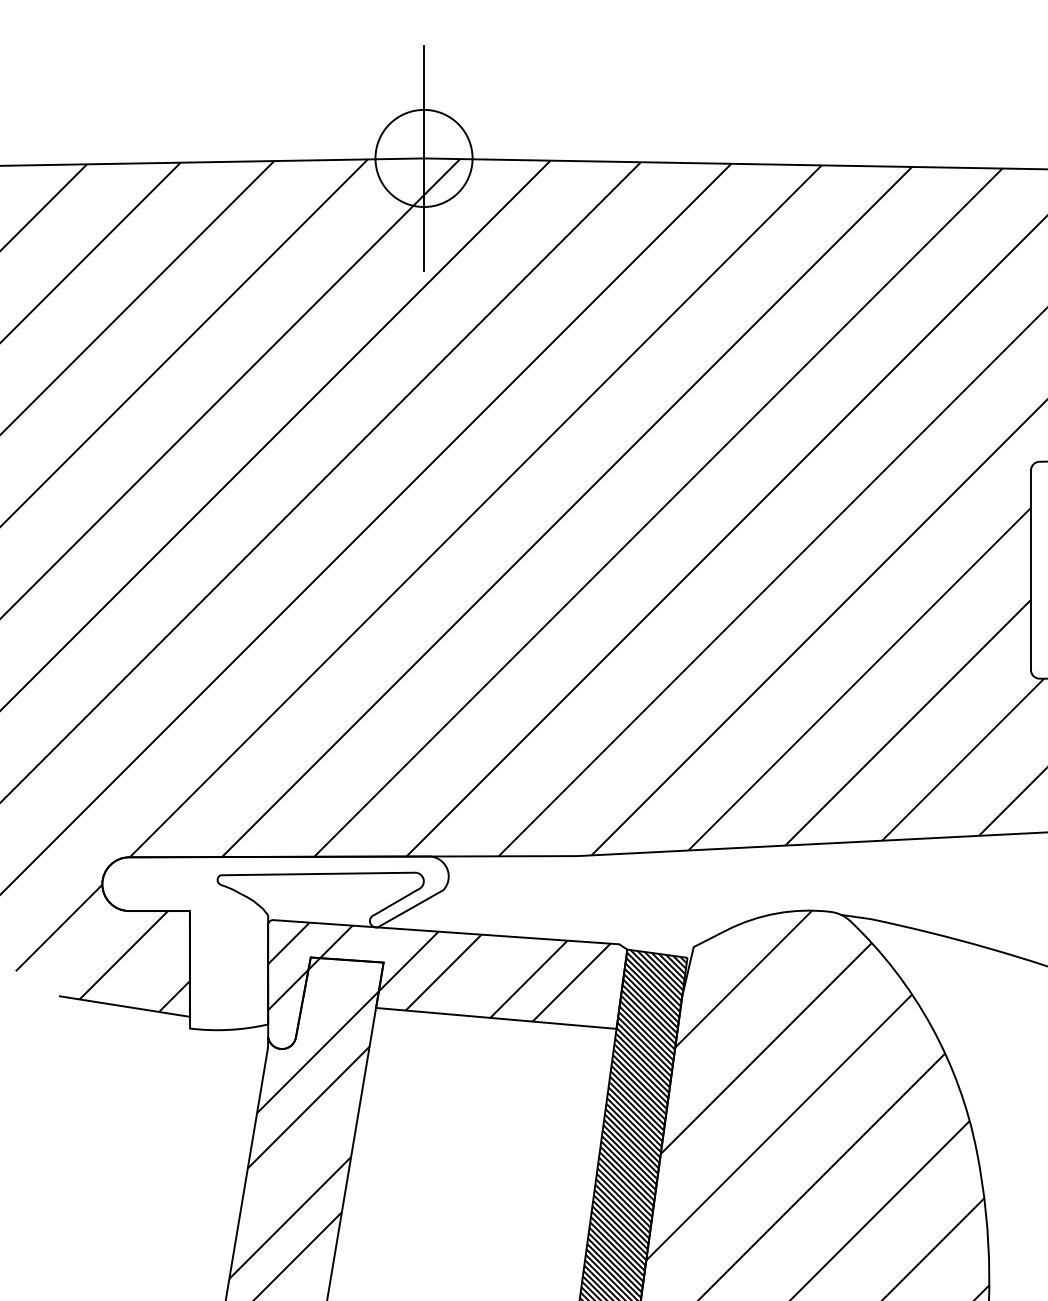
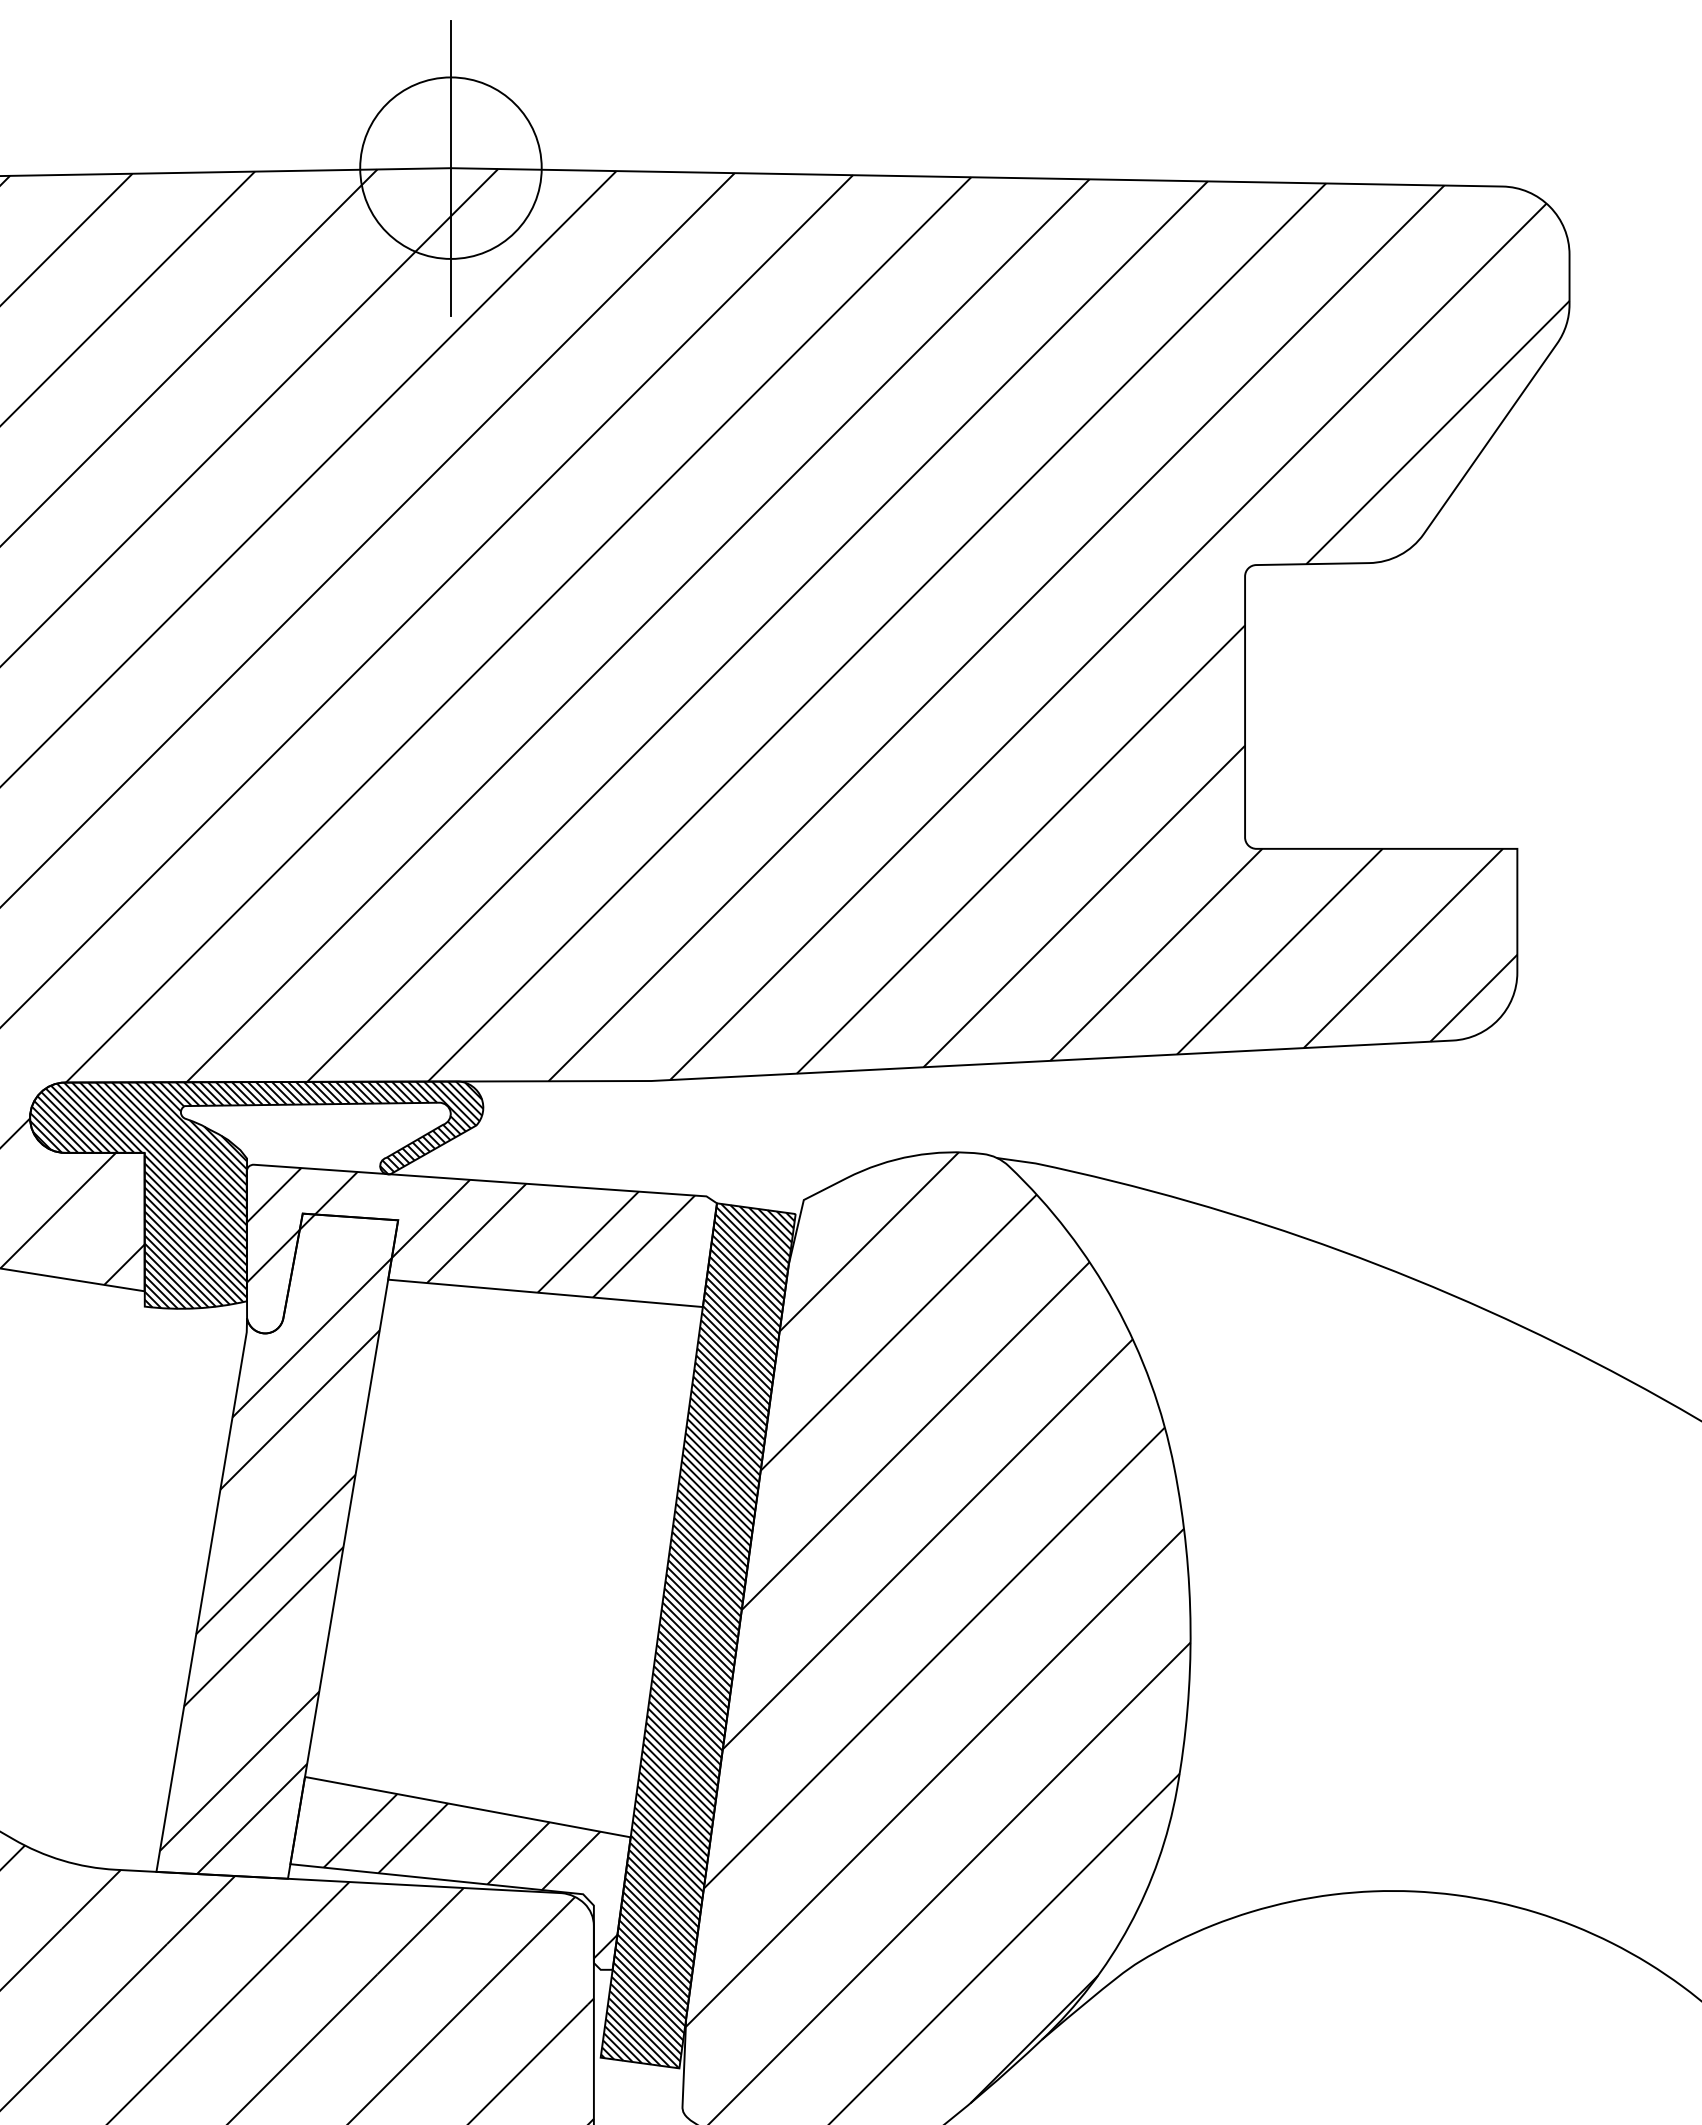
circle: (423, 157) -> (450, 167), size x1.43
hatch: (275, 942) -> (256, 1194), added

